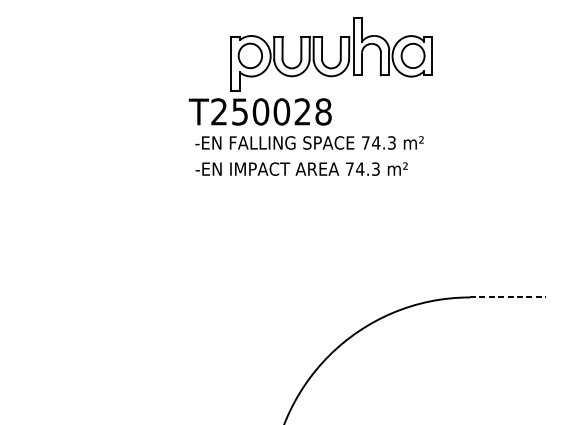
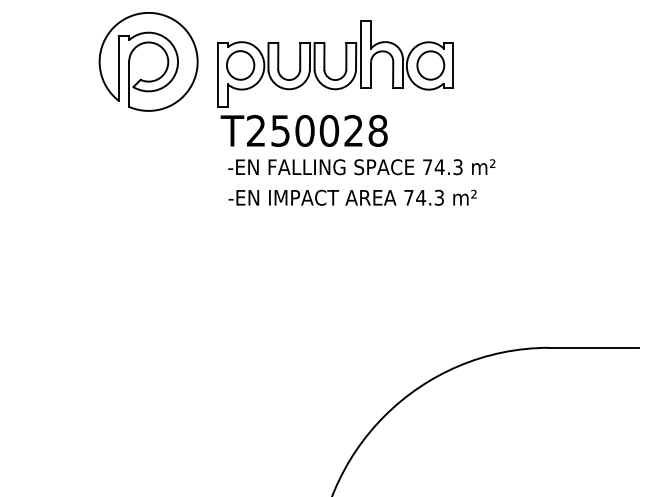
part: (127, 52) -> (148, 61), added
part: (322, 54) -> (325, 63), moved
line: (508, 297) -> (594, 347), dashed -> solid

